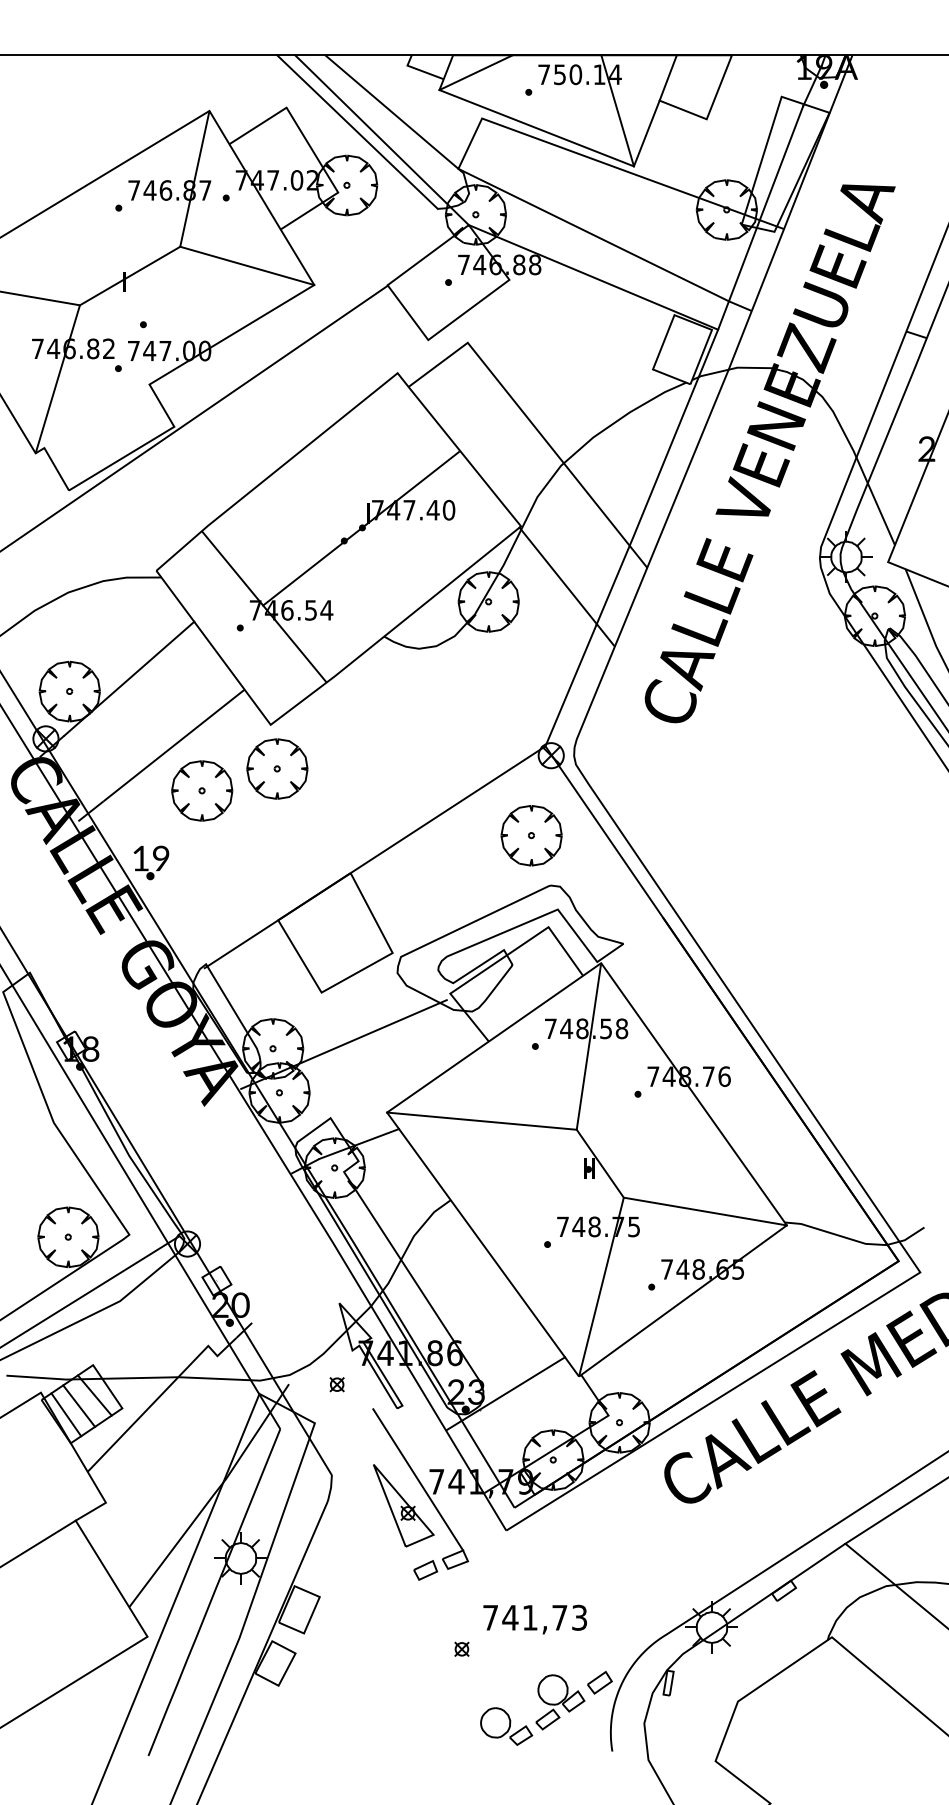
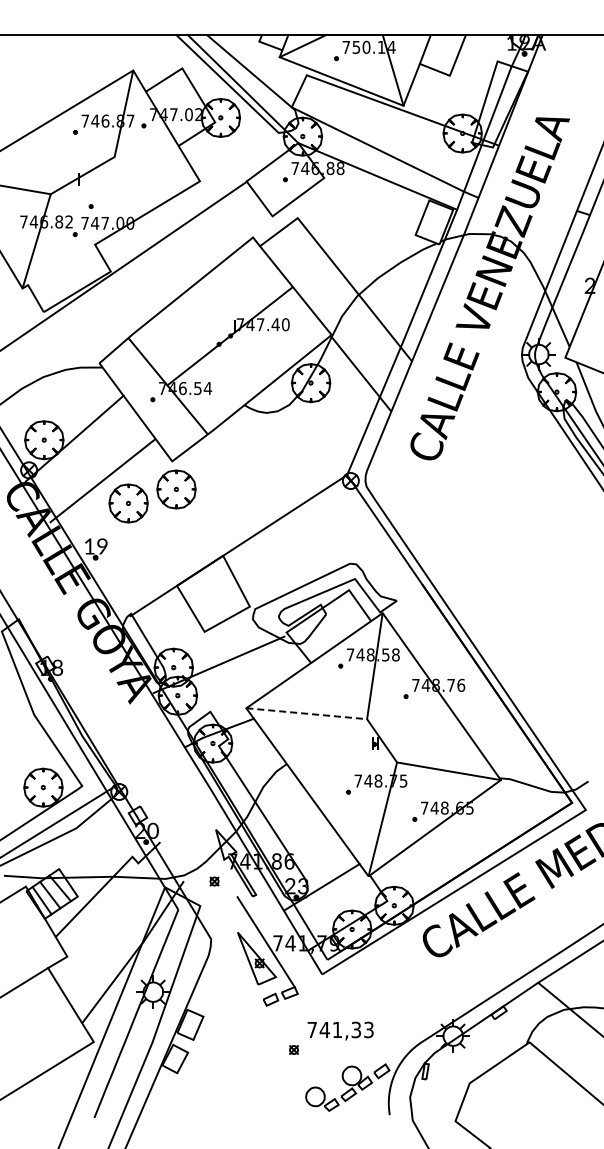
line: (245, 264) -> (156, 168), removed
part: (531, 834) -> (338, 531), removed
line: (481, 1120) -> (306, 713), solid -> dashed
text: (558, 1617) -> (355, 1029), 741,73 -> 741,33

